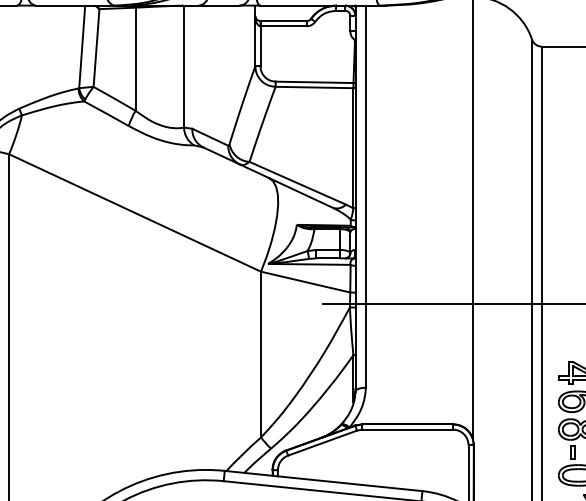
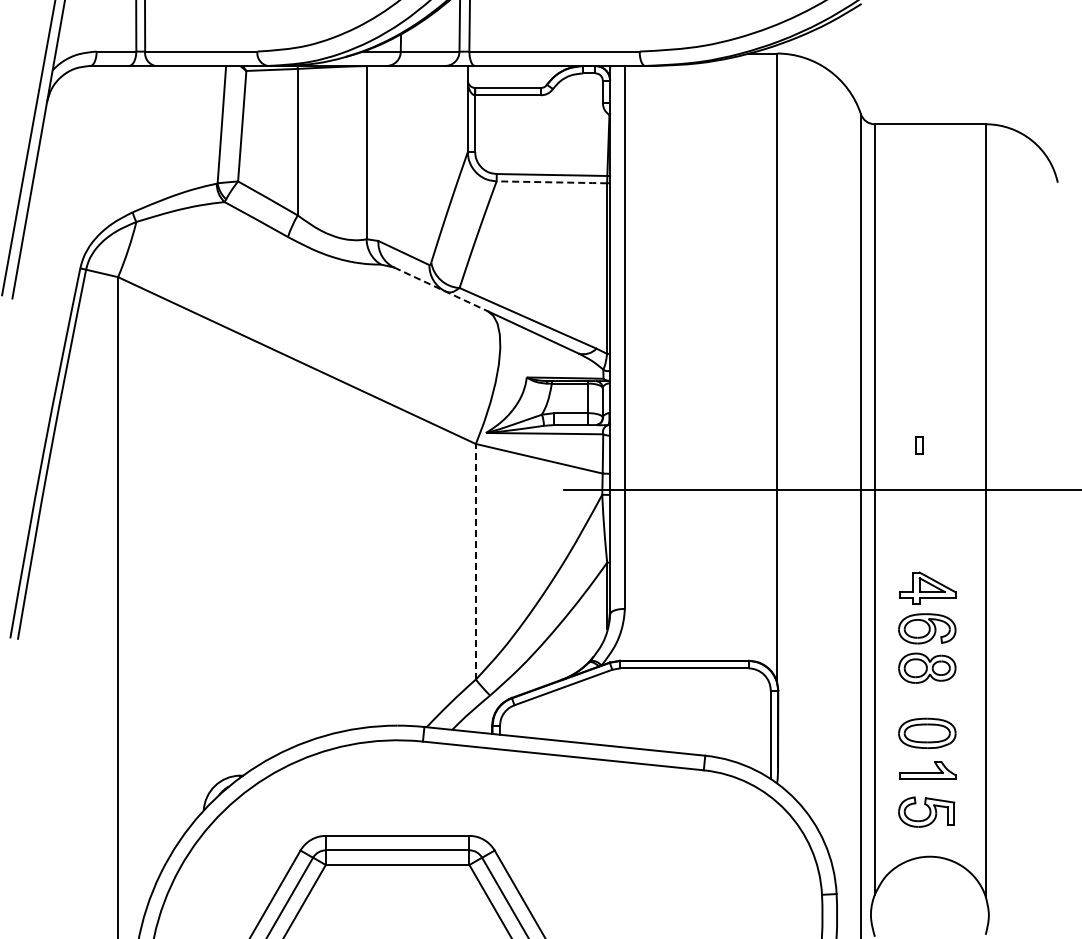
line: (314, 87) -> (551, 182), solid -> dashed
line: (236, 162) -> (440, 289), solid -> dashed
line: (260, 354) -> (475, 561), solid -> dashed
part: (573, 452) -> (919, 445), moved

